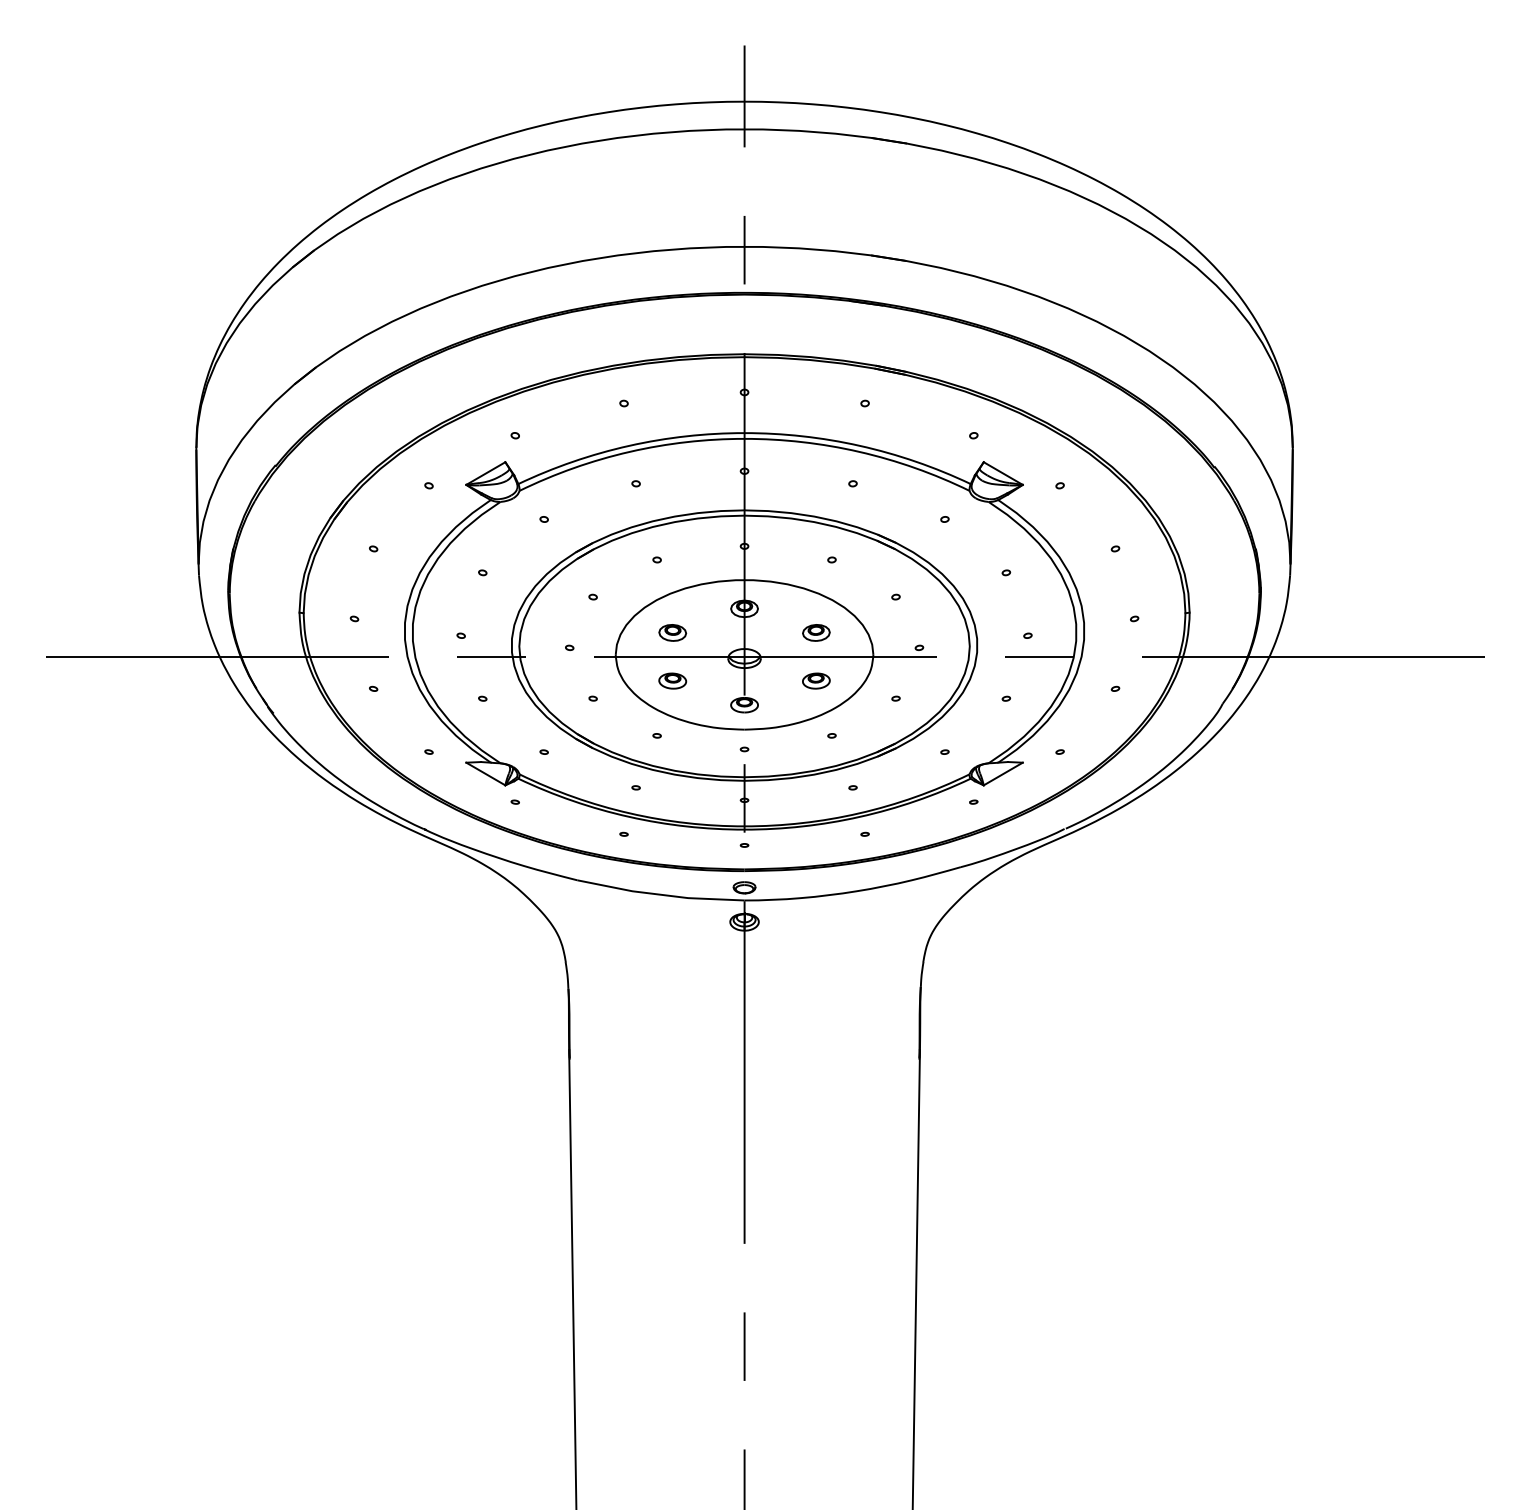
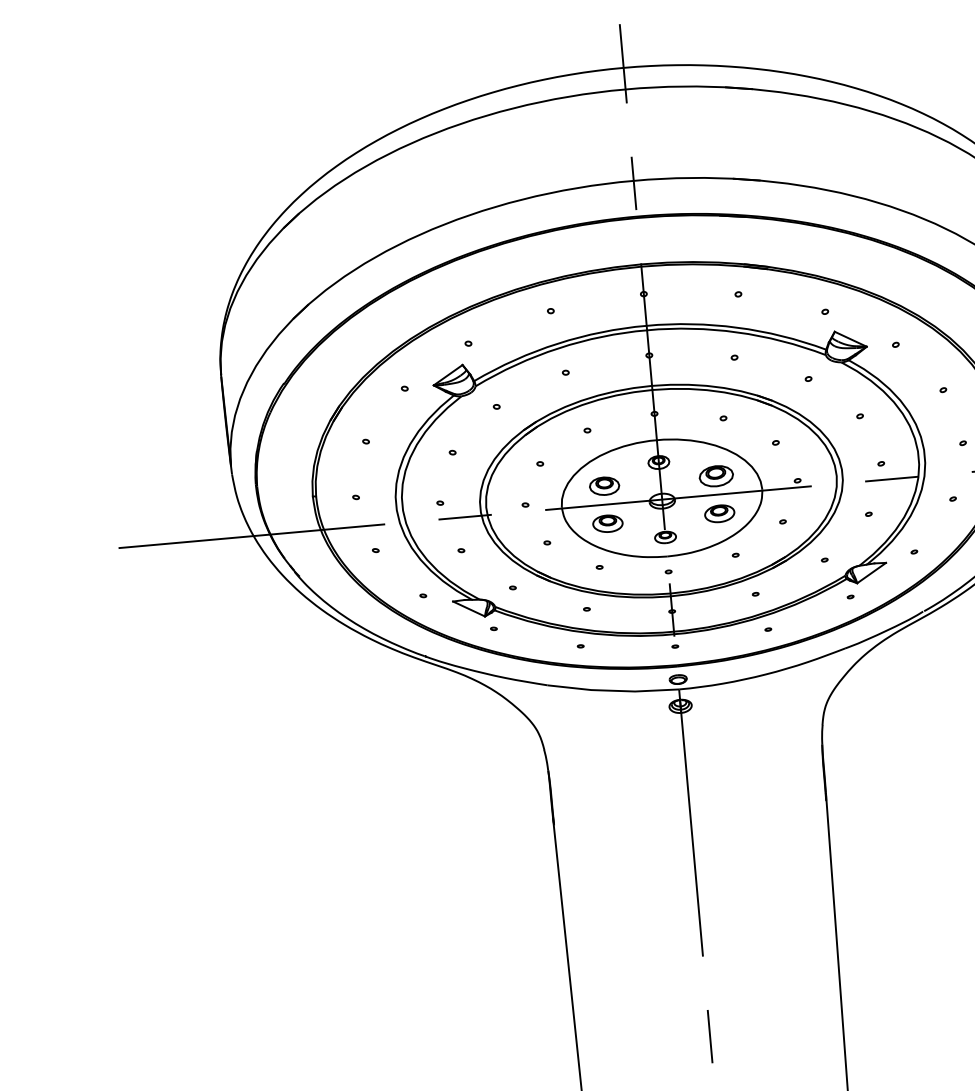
part: (672, 632) -> (604, 485), size x1.4
part: (816, 632) -> (716, 475), size x1.6
part: (672, 680) -> (607, 523), size x1.4
part: (816, 680) -> (719, 513), size x1.4

